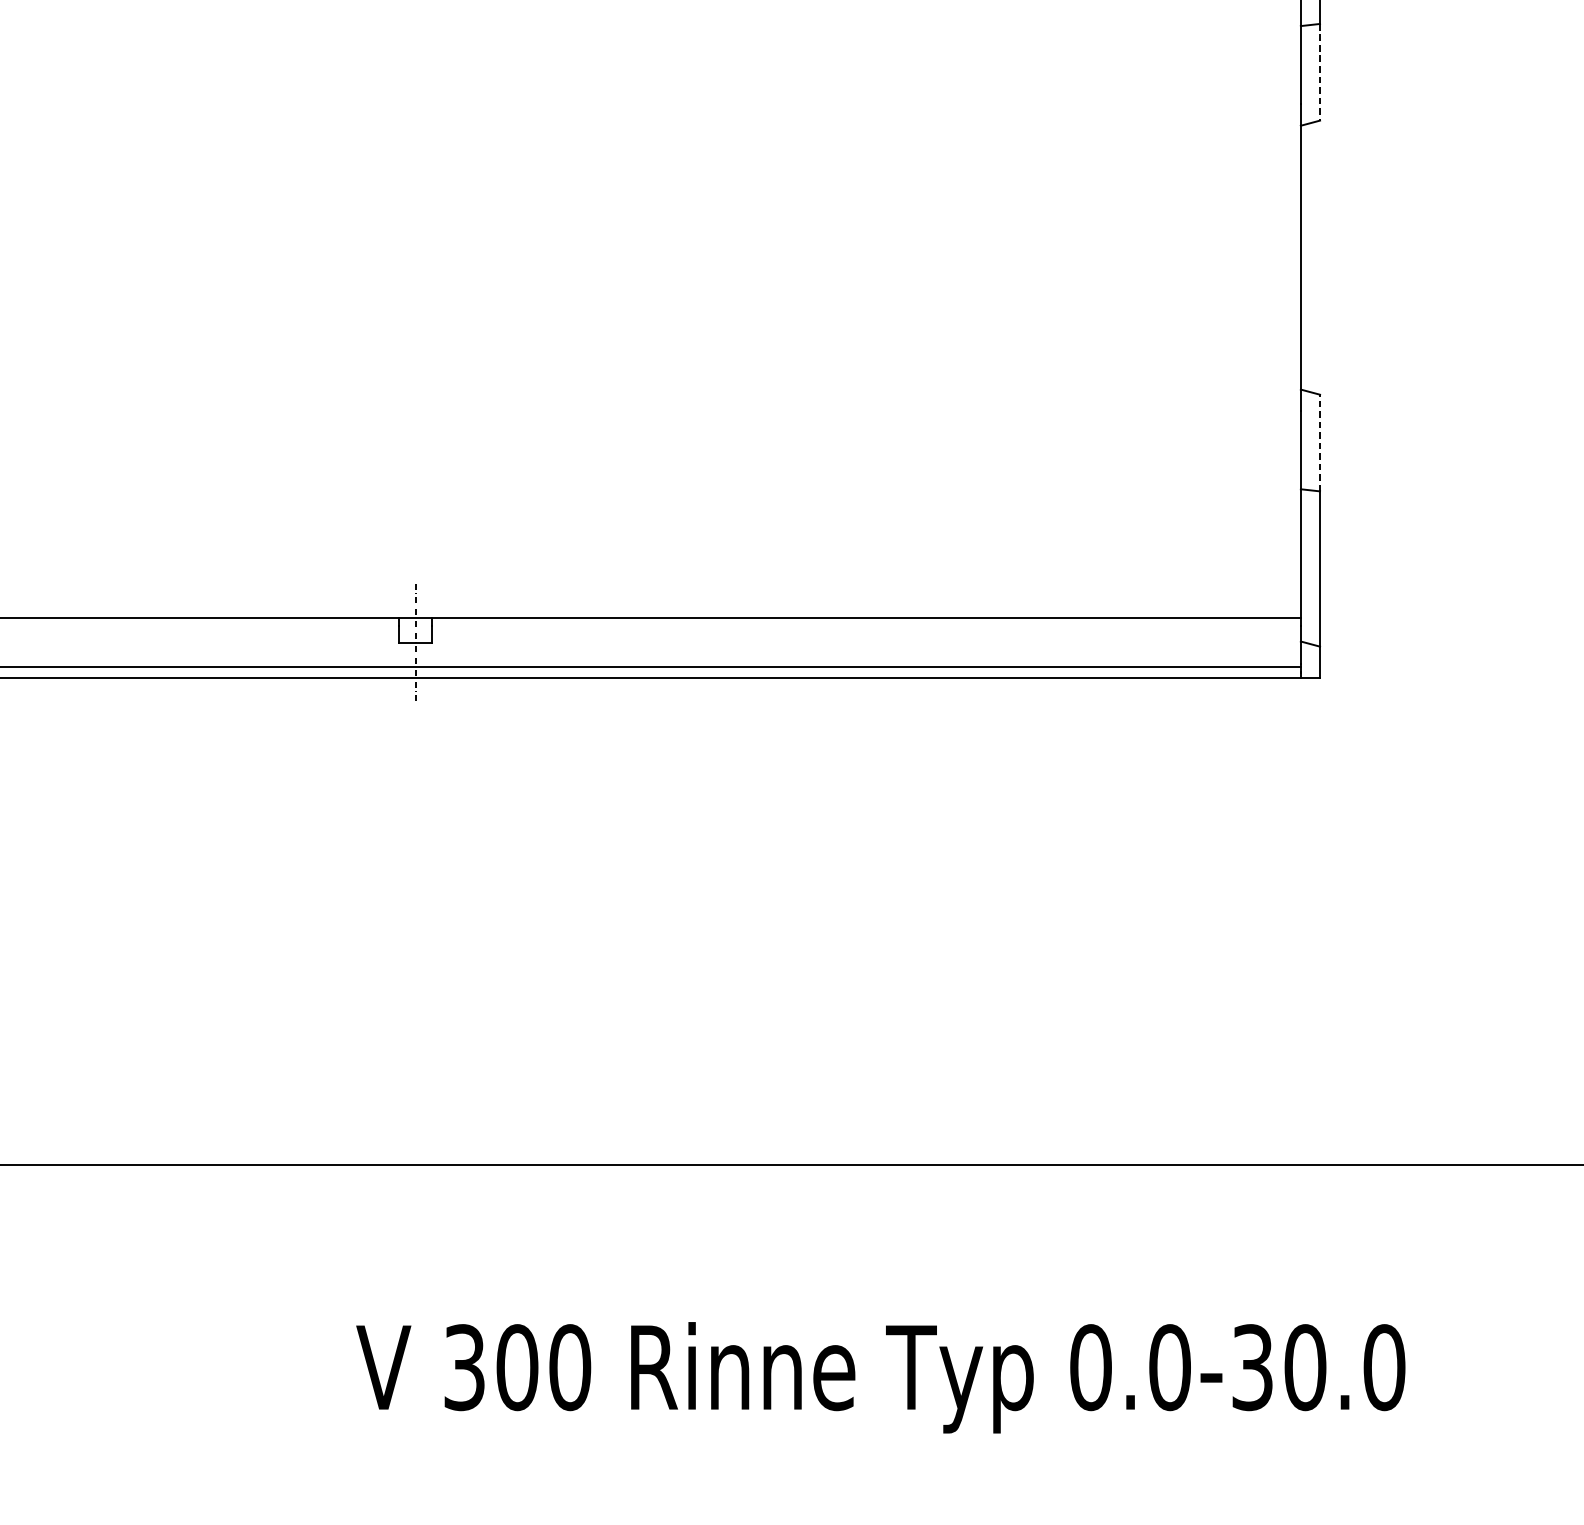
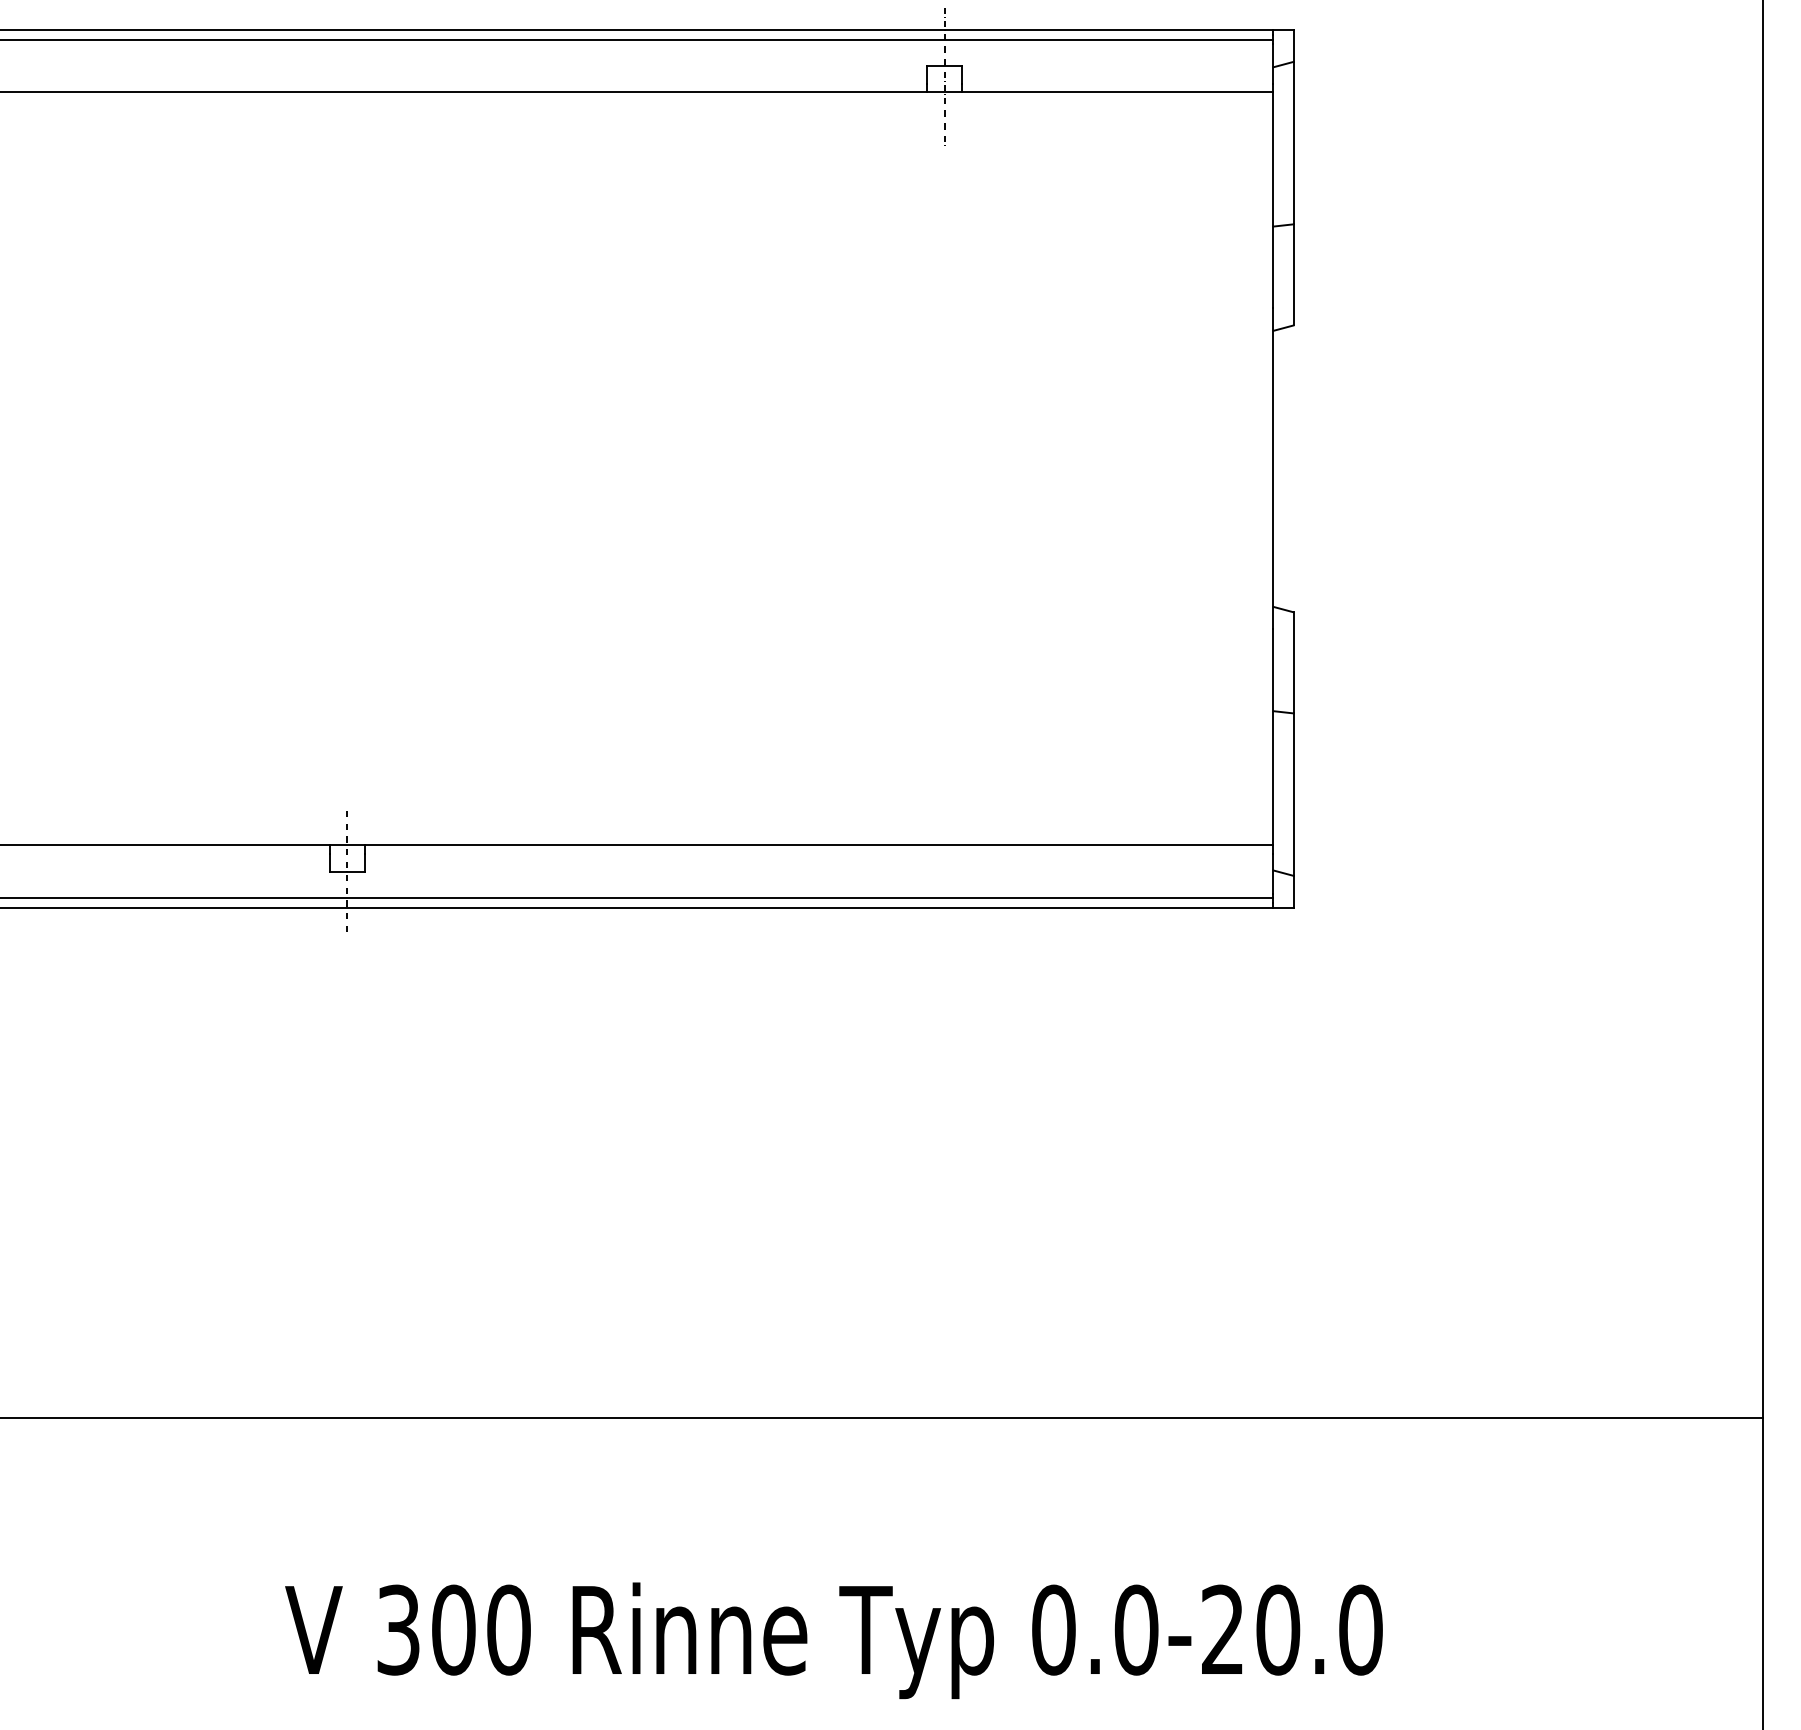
line: (1320, 71) -> (1293, 274), dashed -> solid
line: (1320, 442) -> (1293, 662), dashed -> solid
text: (1252, 1366) -> (1222, 1629), 0.0-30.0 -> 0.0-20.0

